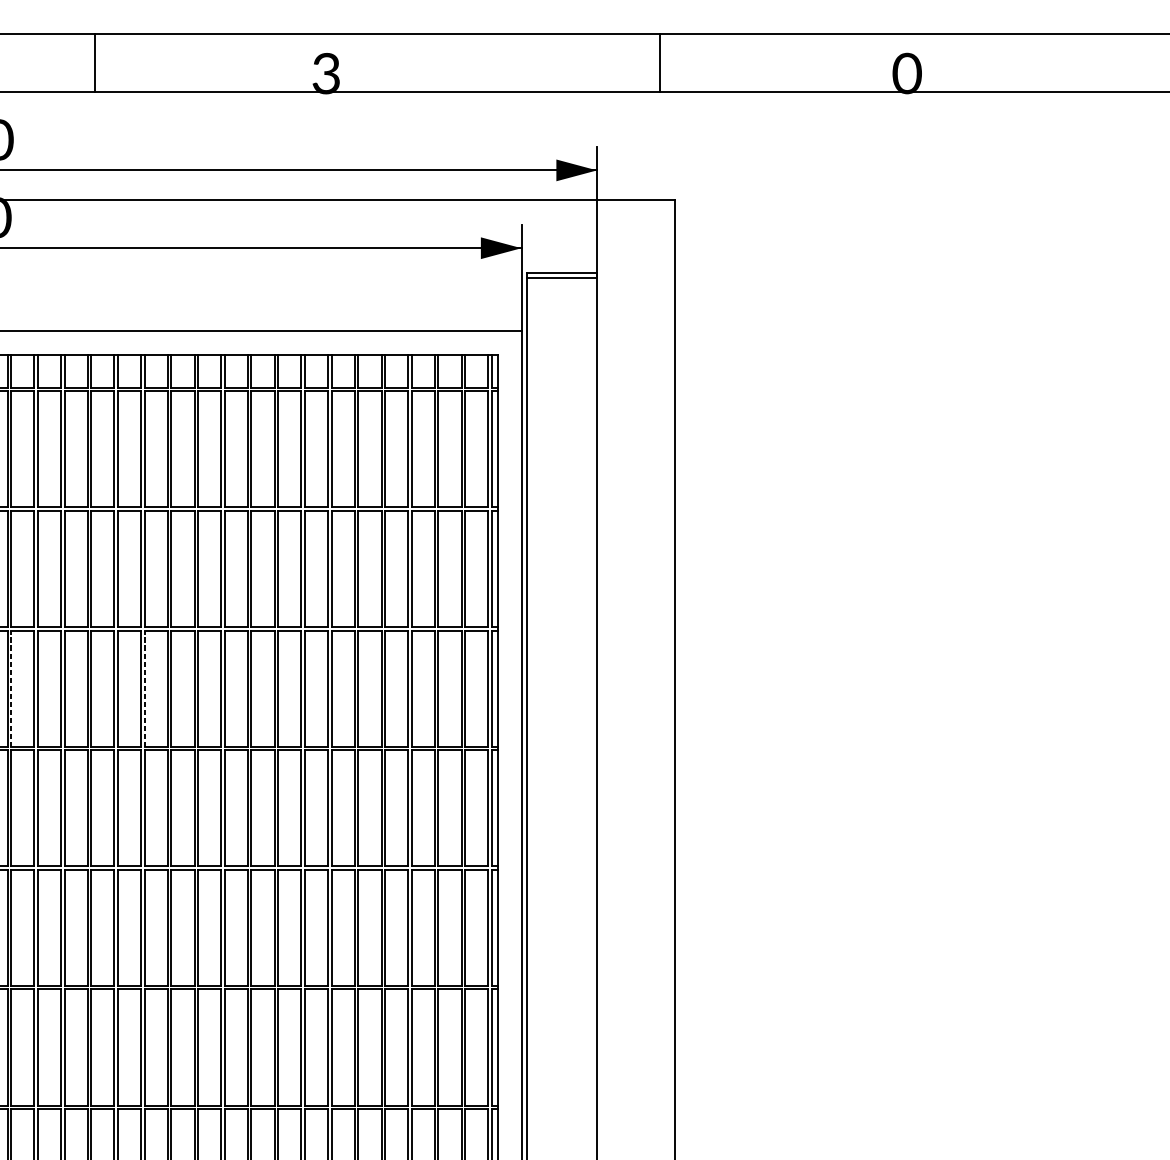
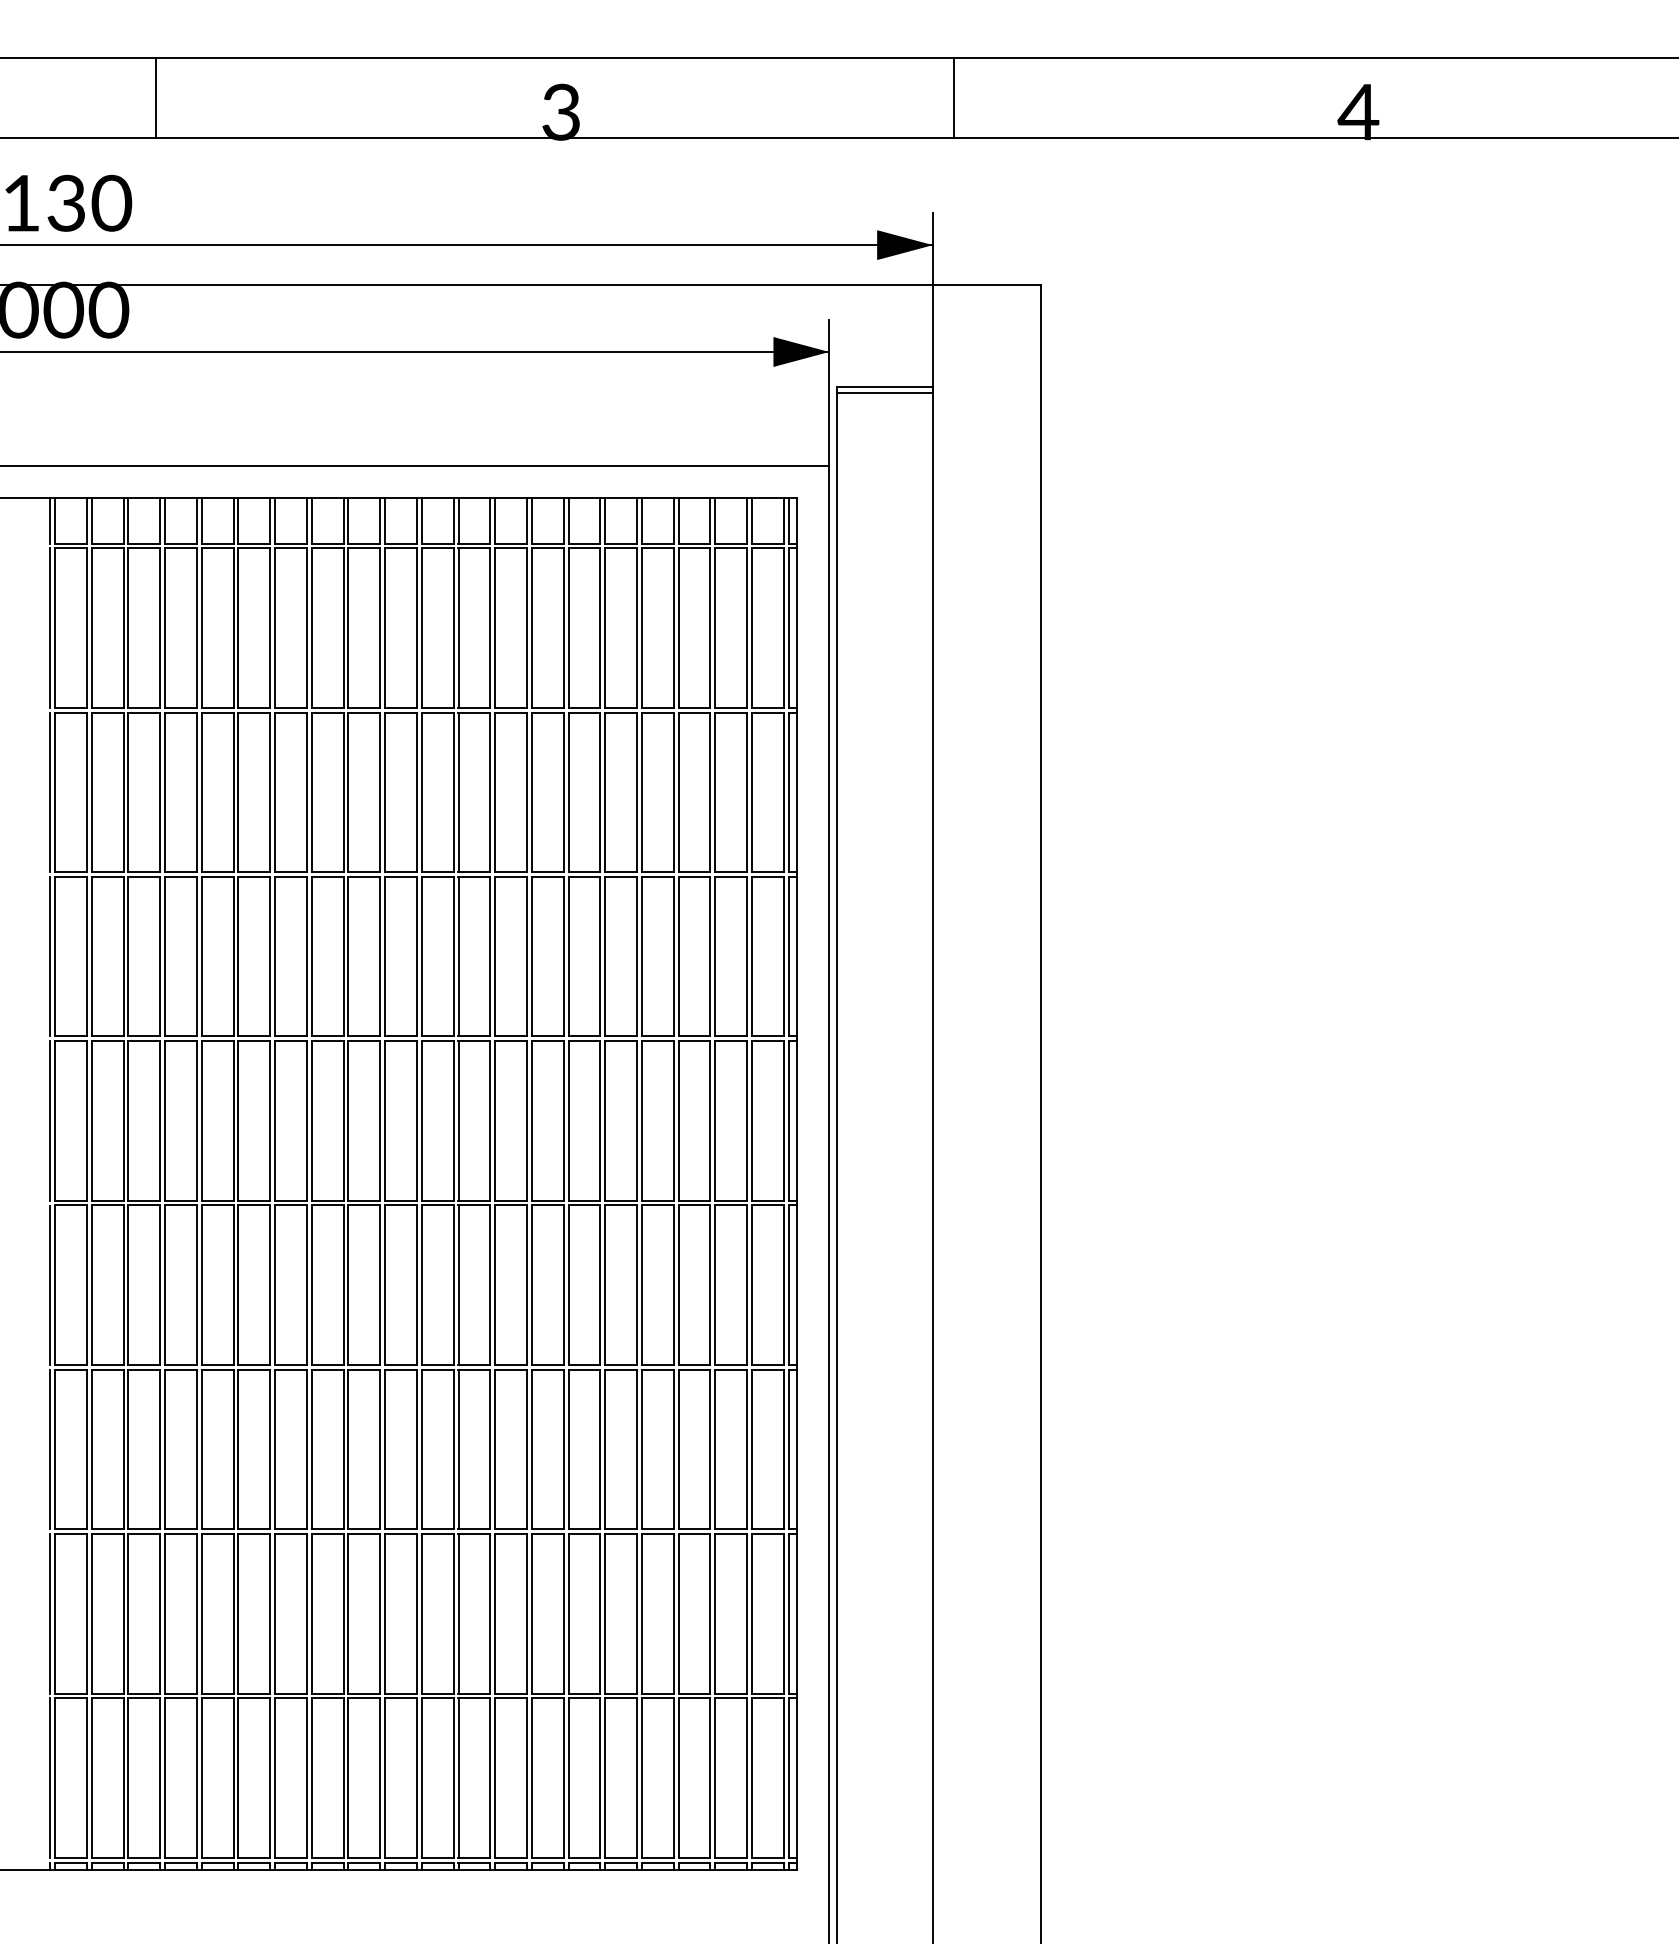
line: (94, 63) -> (156, 98), moved
line: (660, 63) -> (953, 98), moved
text: (906, 73) -> (1358, 111), 0 -> 4
line: (11, 688) -> (128, 956), dashed -> solid
line: (144, 688) -> (311, 956), dashed -> solid

